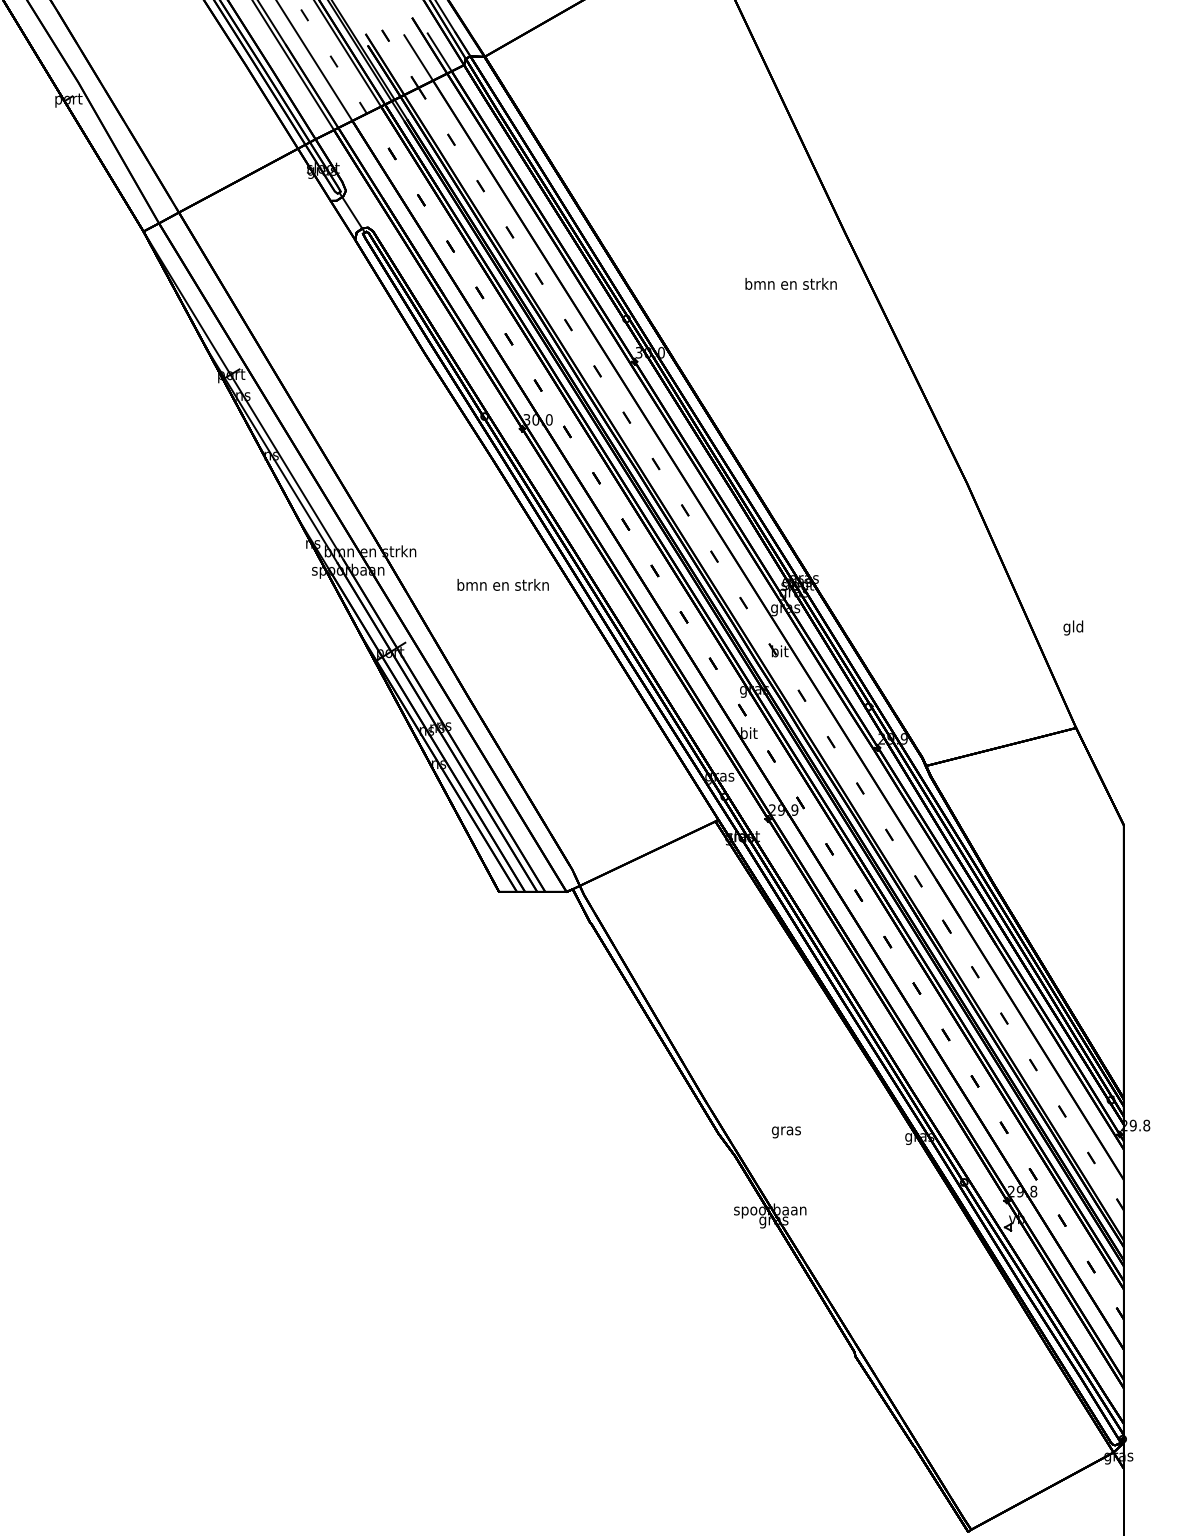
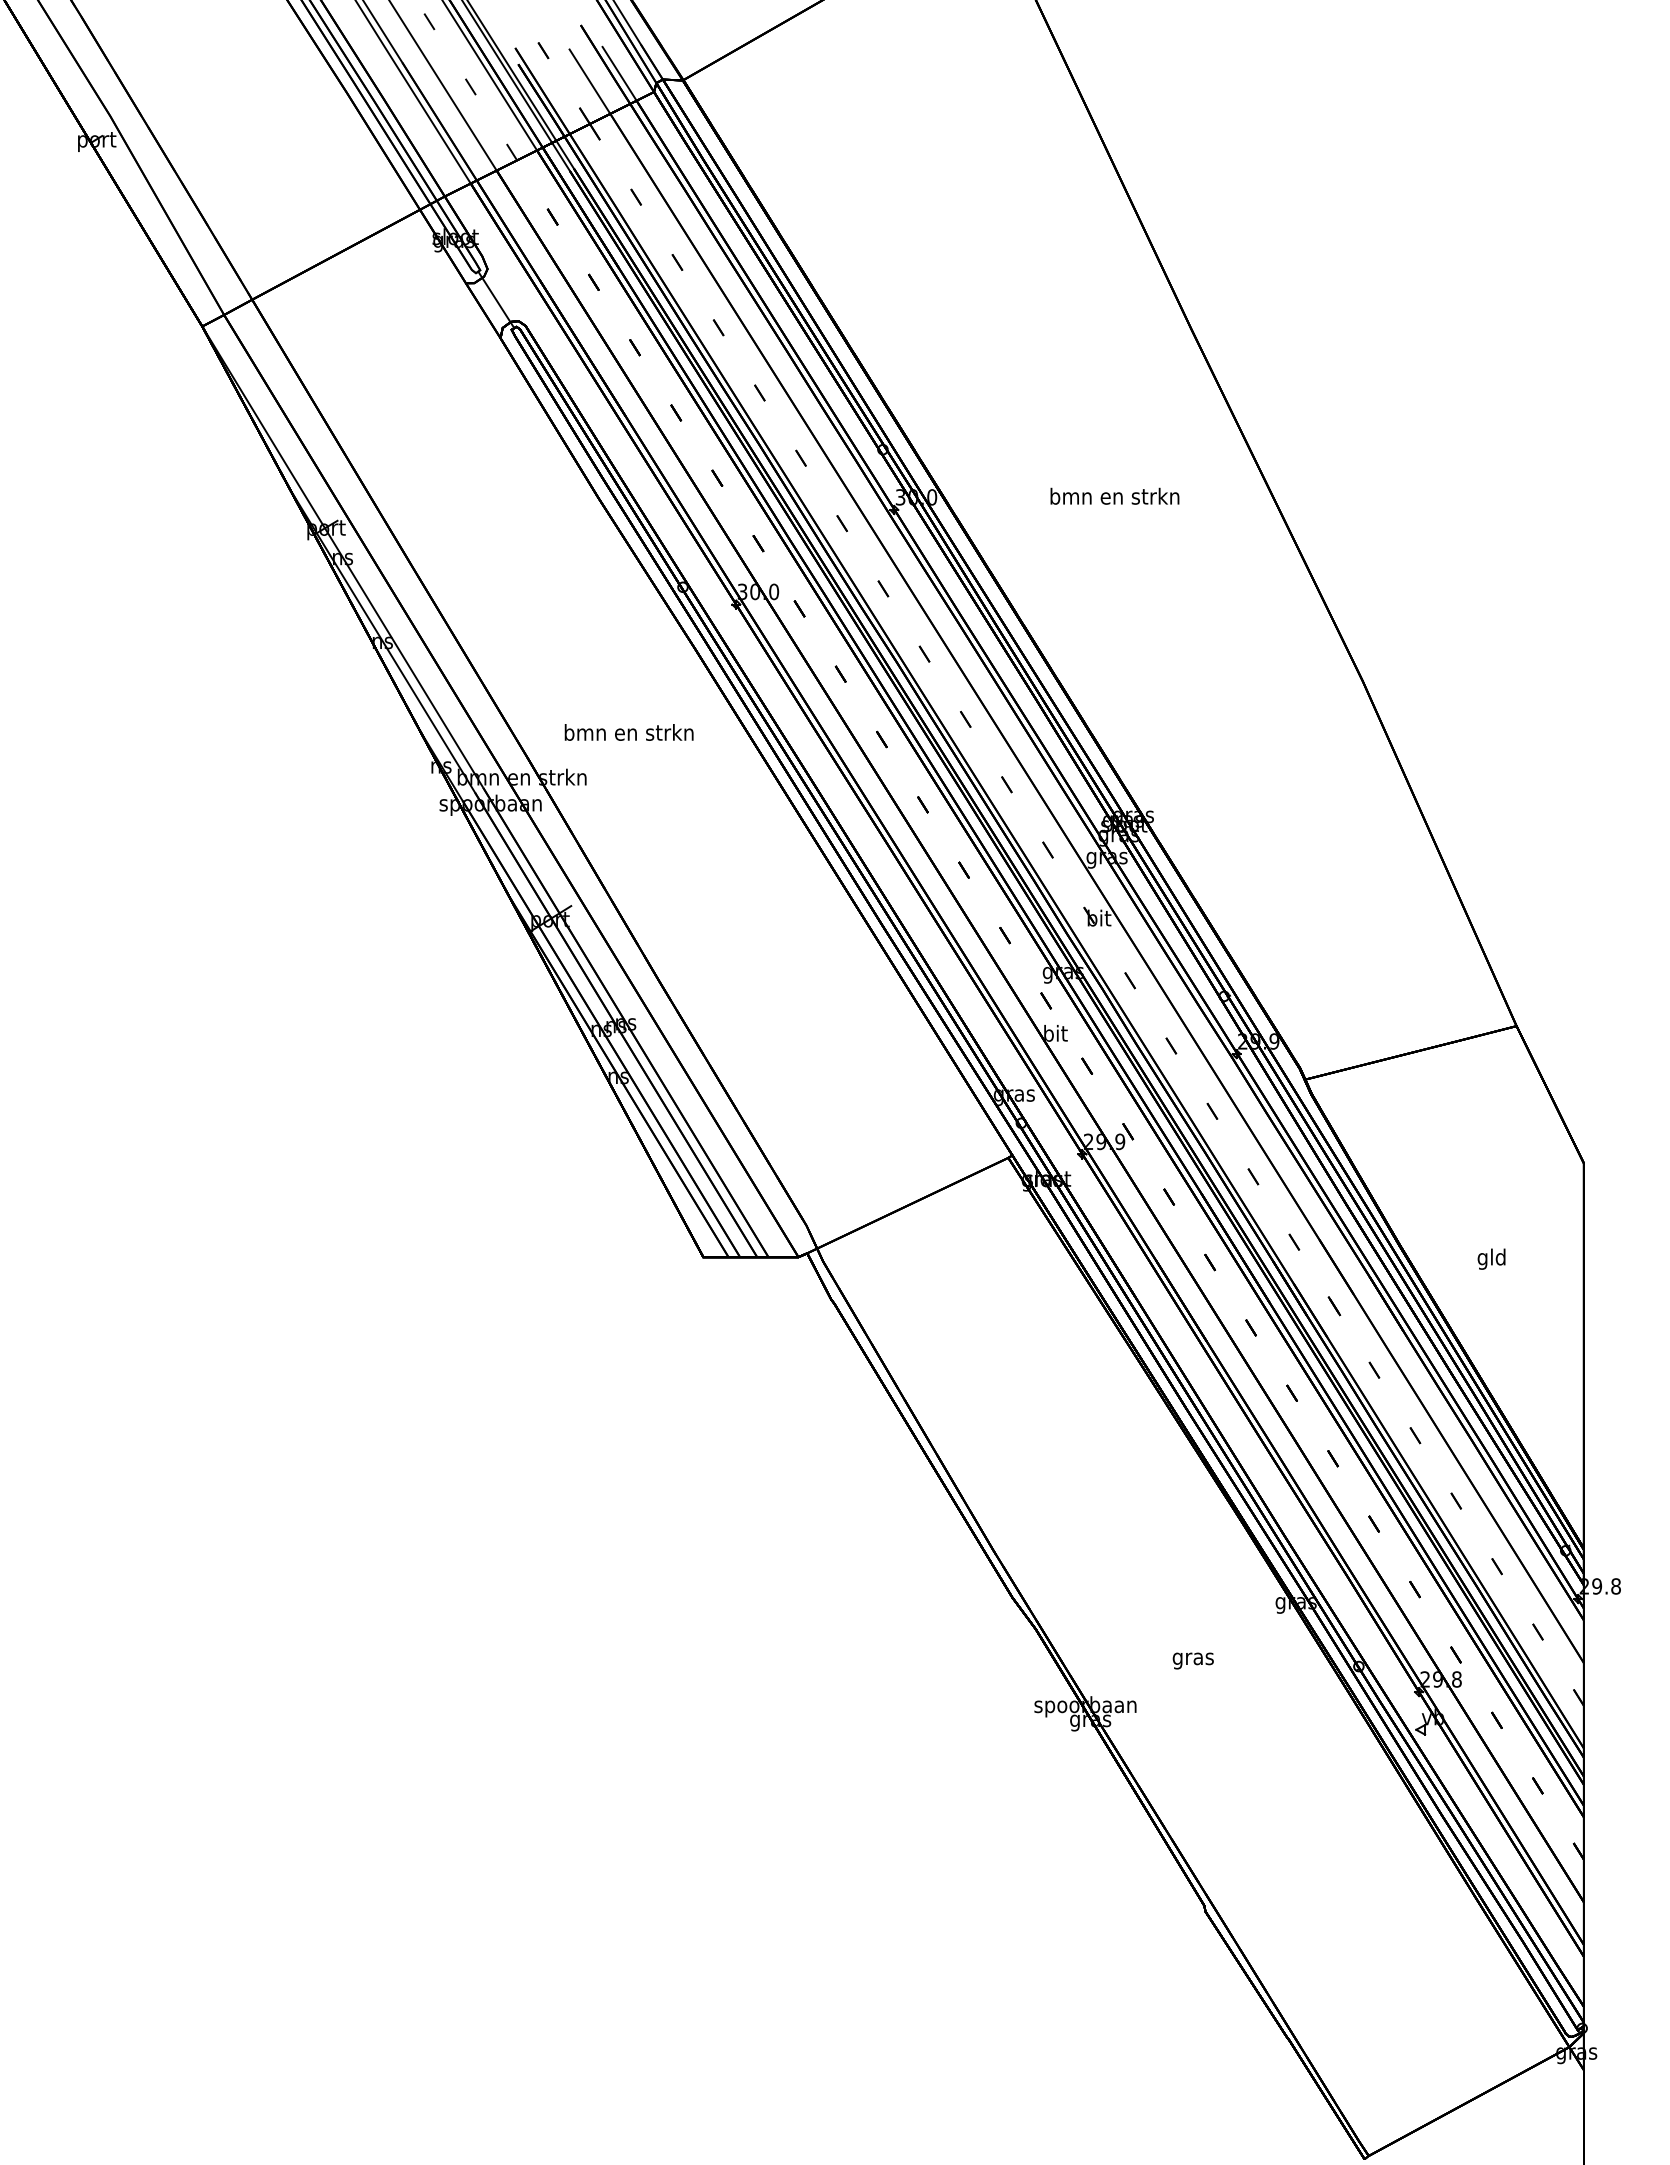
text: (790, 283) -> (1114, 495), moved
text: (502, 584) -> (628, 732), moved
text: (1073, 627) -> (1491, 1258), moved
text: (785, 1132) -> (1192, 1660), moved

